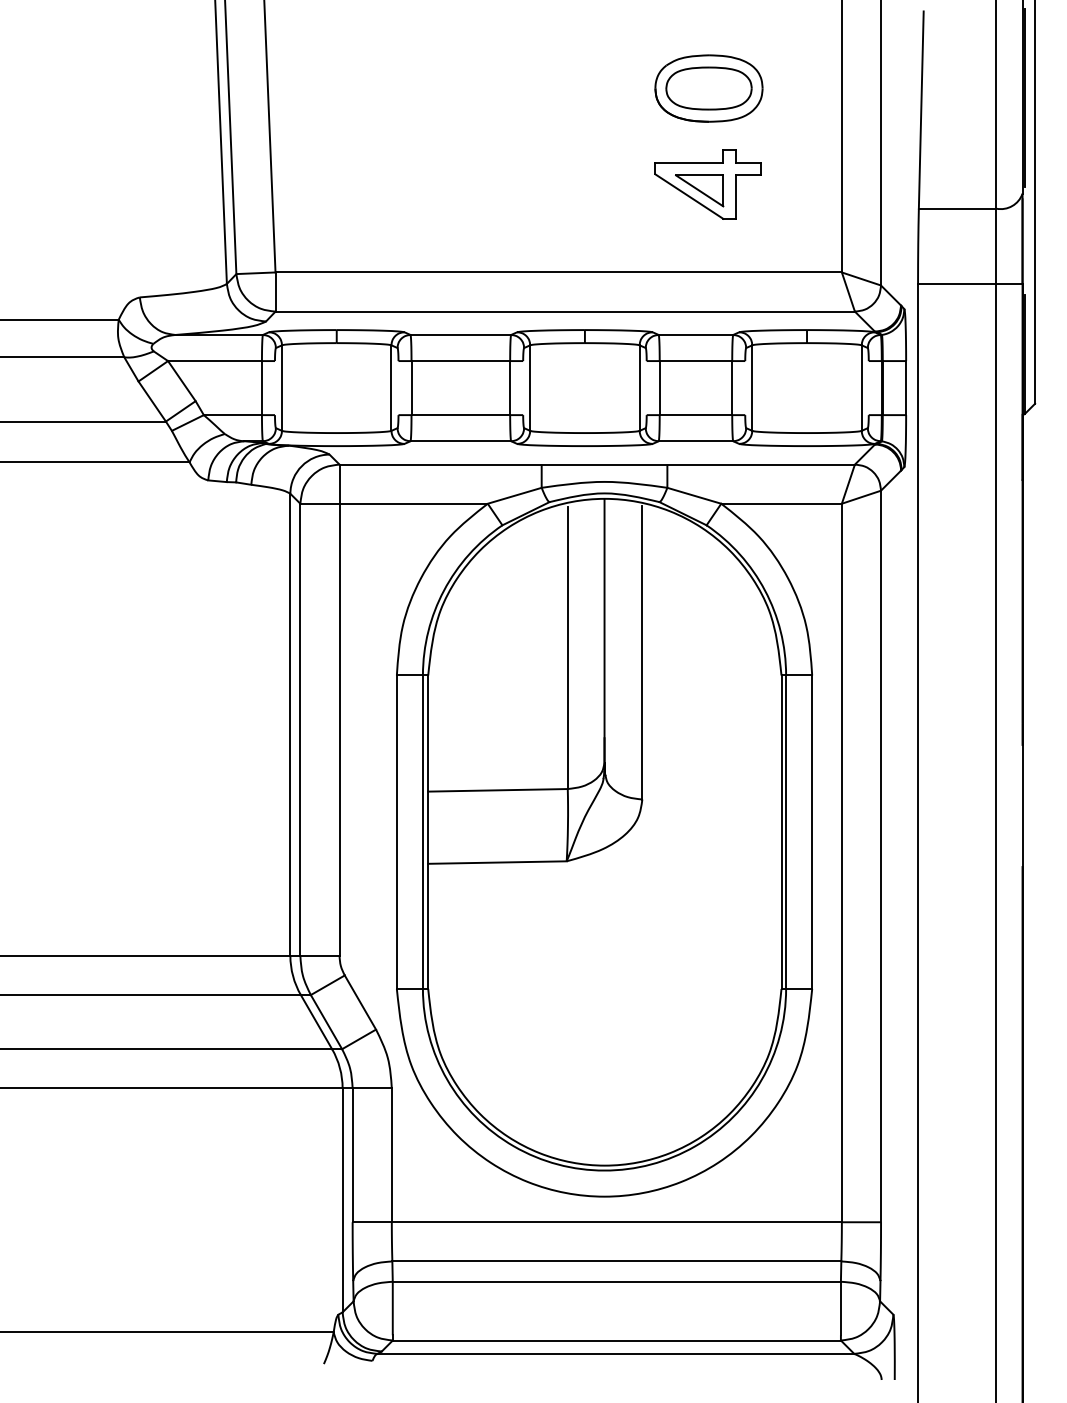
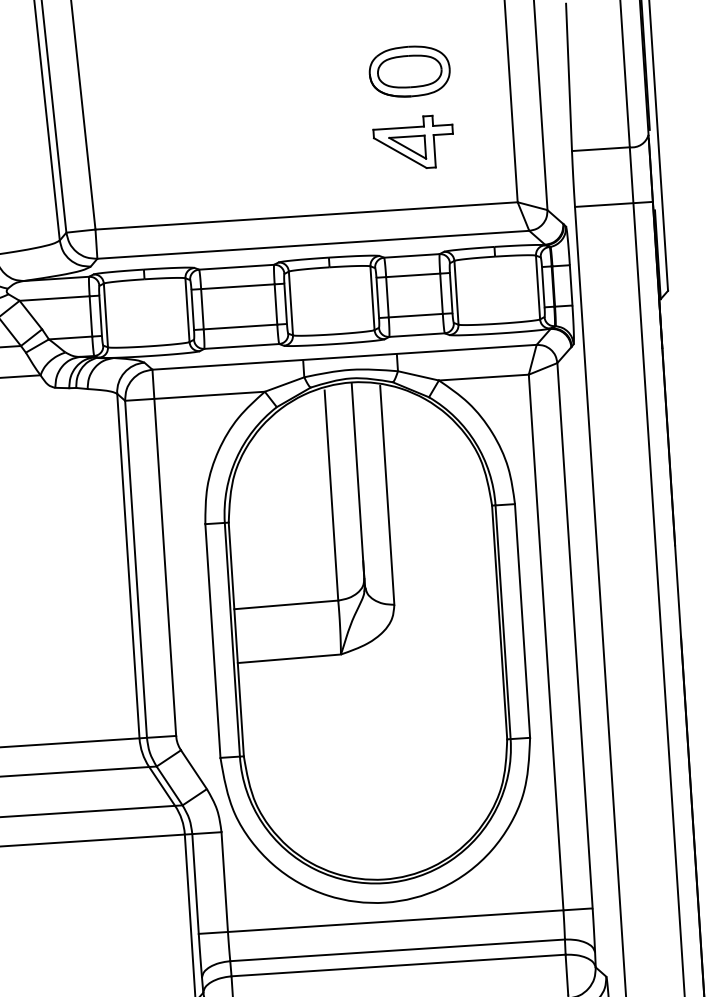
line: (274, 388) -> (100, 316), added
line: (398, 388) -> (192, 310), added
line: (523, 388) -> (285, 304), added
line: (646, 388) -> (377, 298), added
line: (745, 388) -> (451, 293), added
line: (868, 388) -> (543, 287), added

